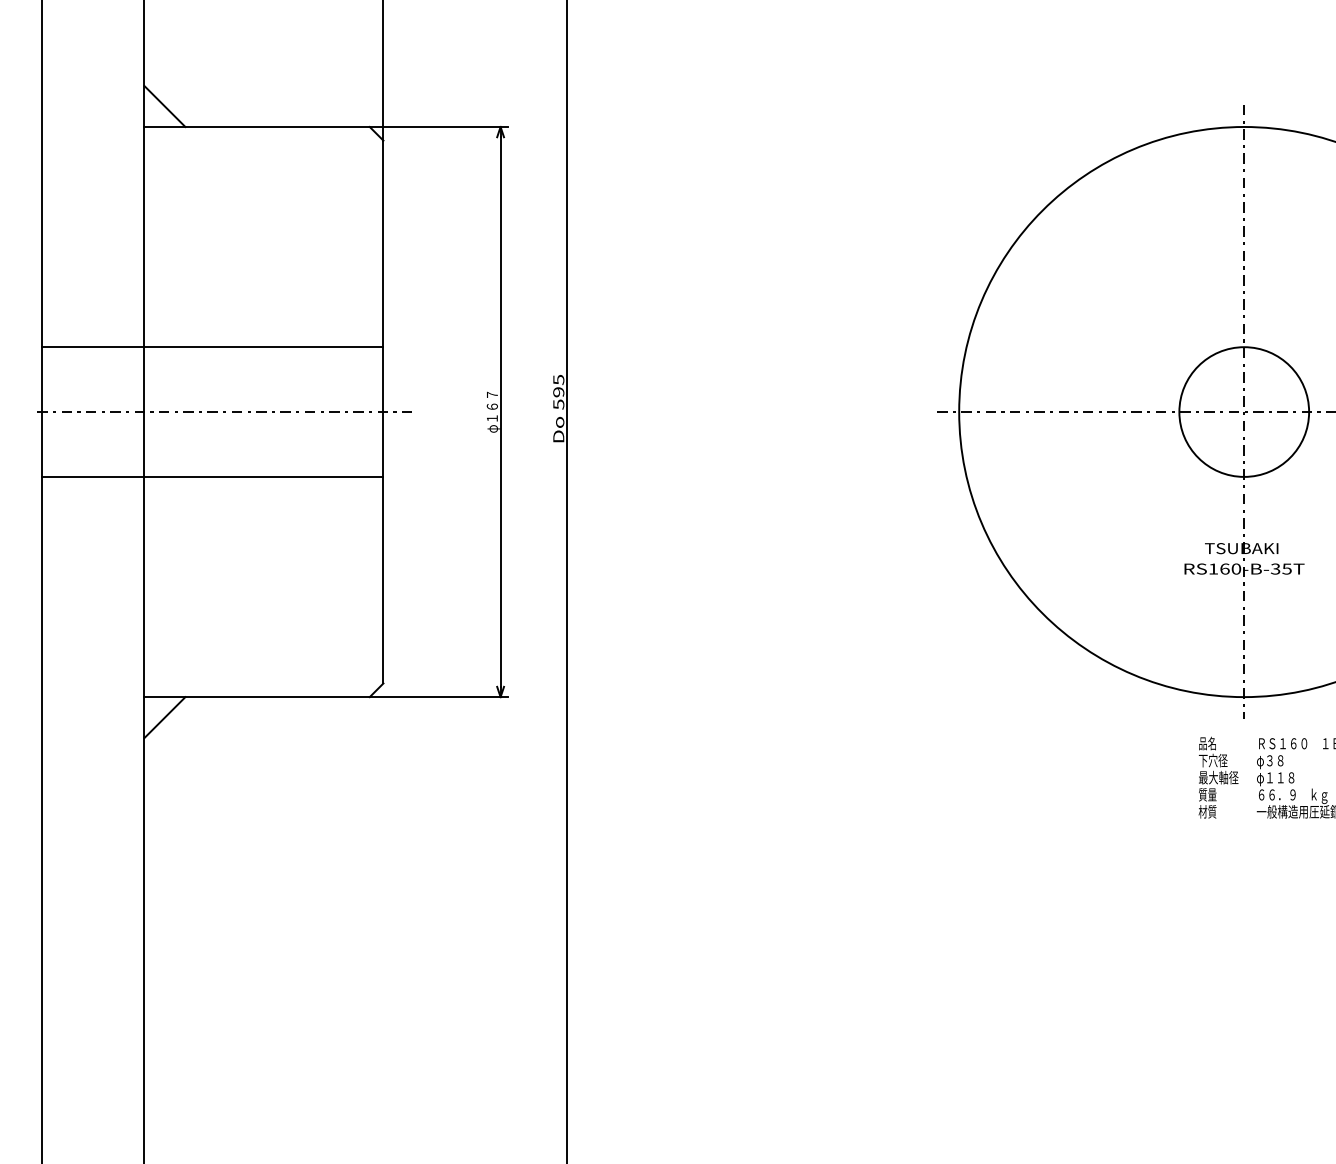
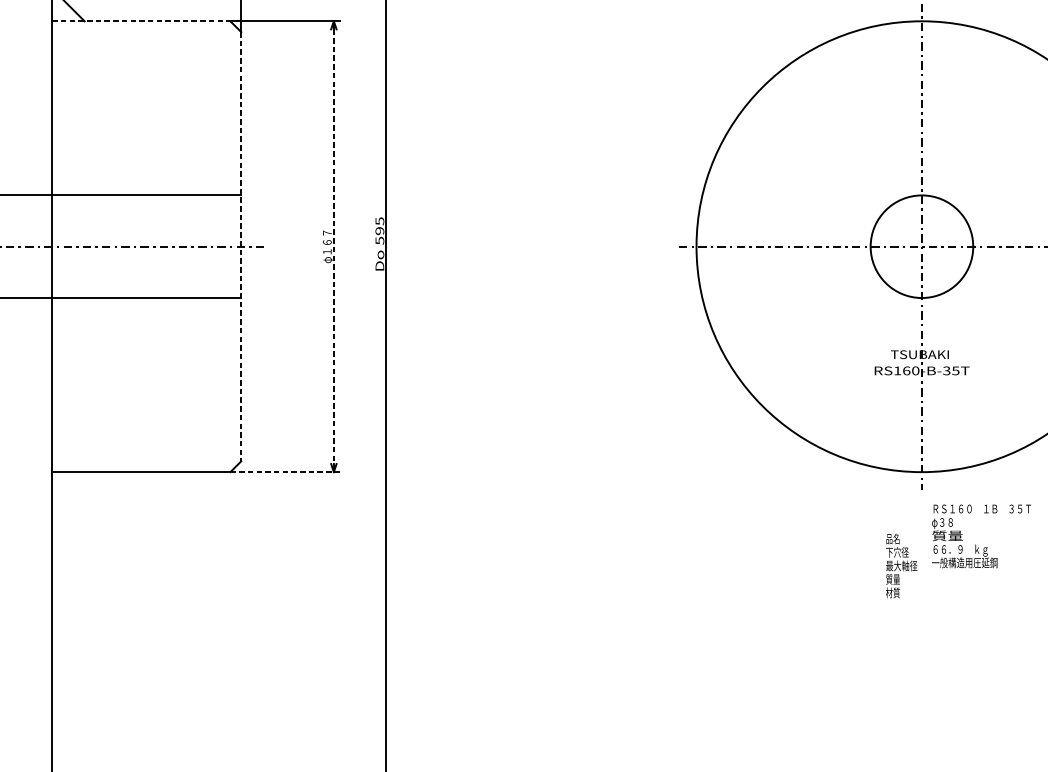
line: (257, 127) -> (141, 21), solid -> dashed
line: (383, 412) -> (241, 247), solid -> dashed
line: (500, 412) -> (333, 247), solid -> dashed
line: (439, 697) -> (285, 472), solid -> dashed
line: (164, 717) -> (68, 488), removed
text: (1218, 777) -> (901, 565), moved
text: (1276, 778) -> (947, 536), φ１１８ -> 質量

